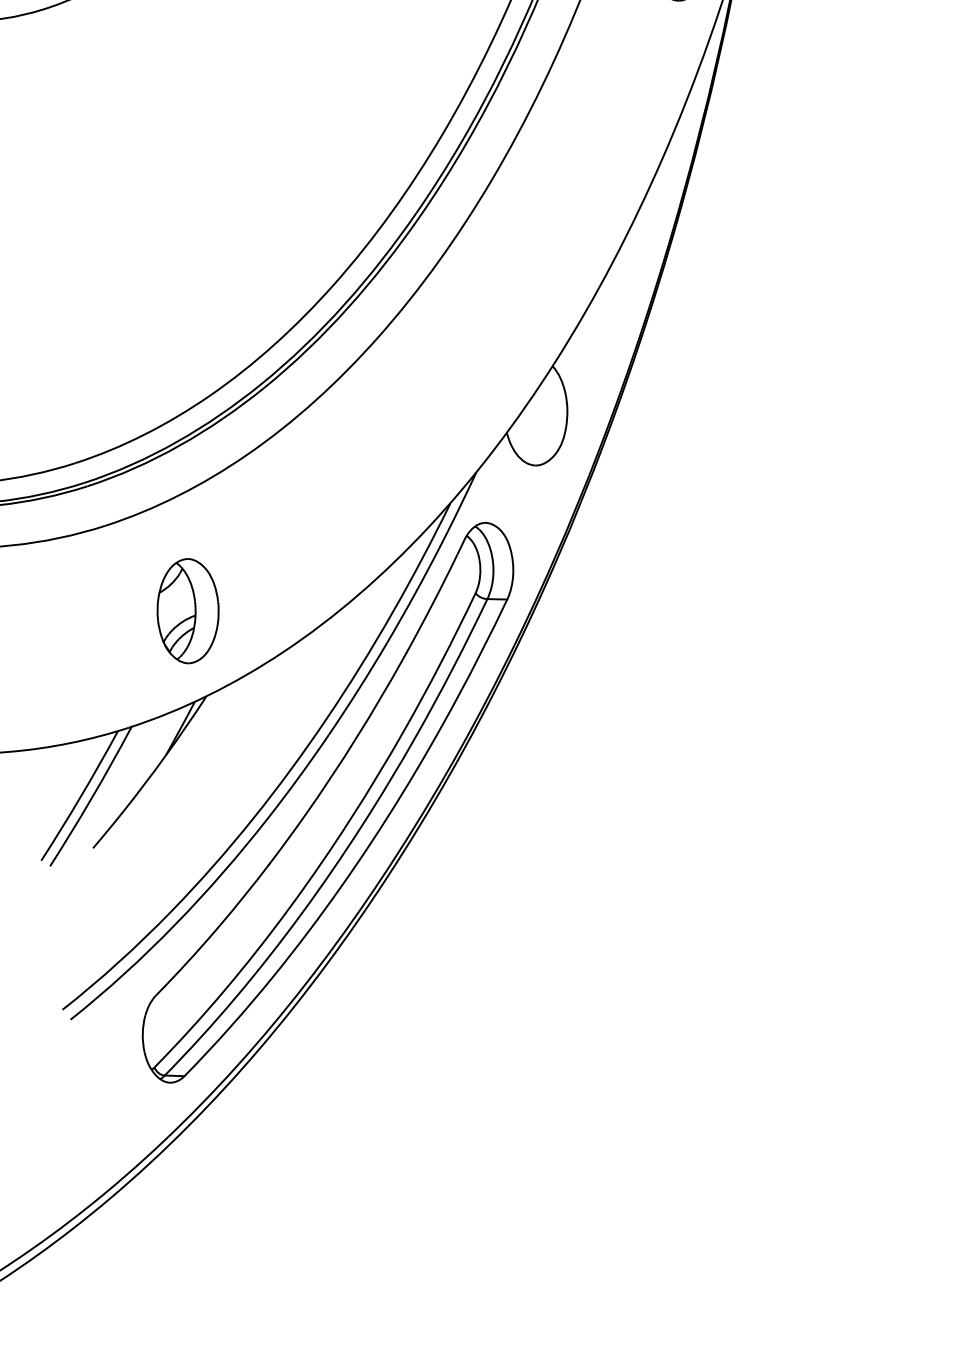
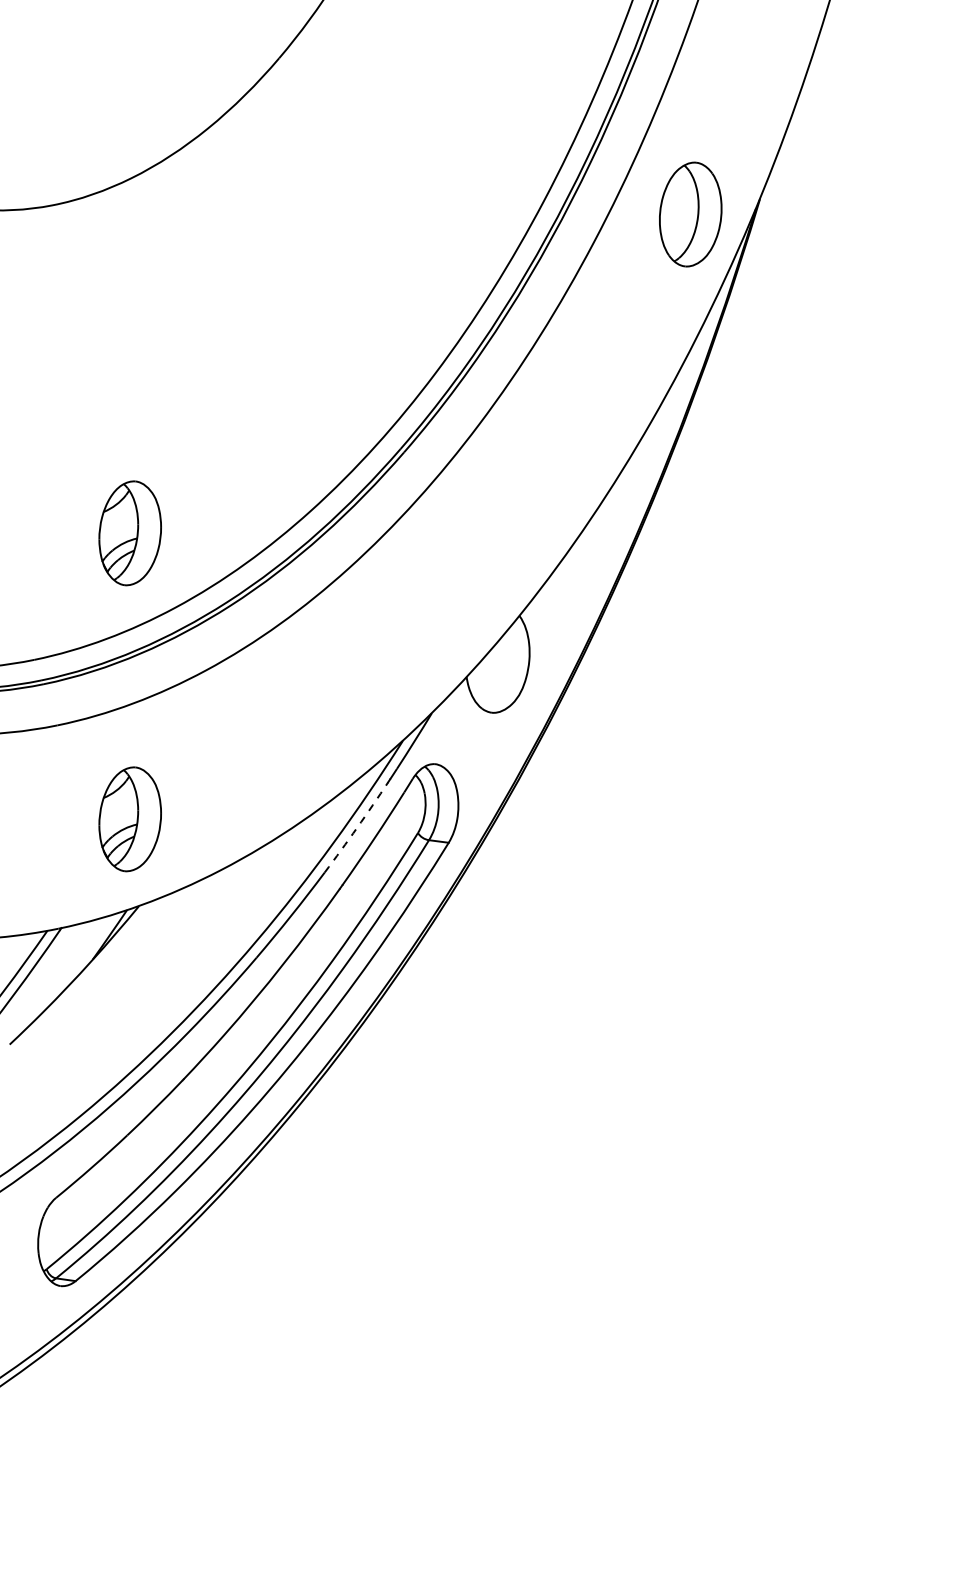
part: (156, 327) -> (129, 533), added
arc: (414, 594) -> (357, 827), solid -> dashed

